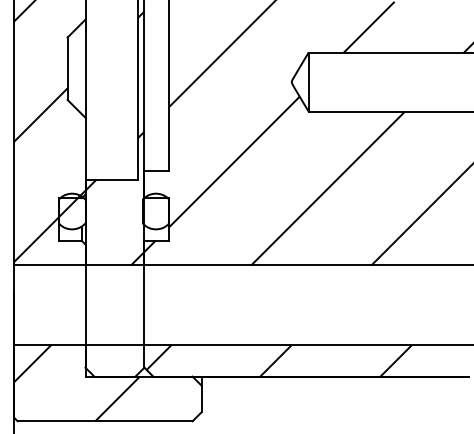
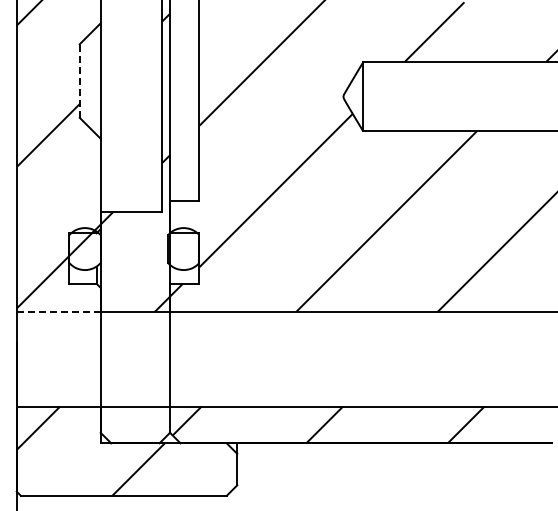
line: (67, 69) -> (79, 81), solid -> dashed
line: (49, 265) -> (58, 312), solid -> dashed

